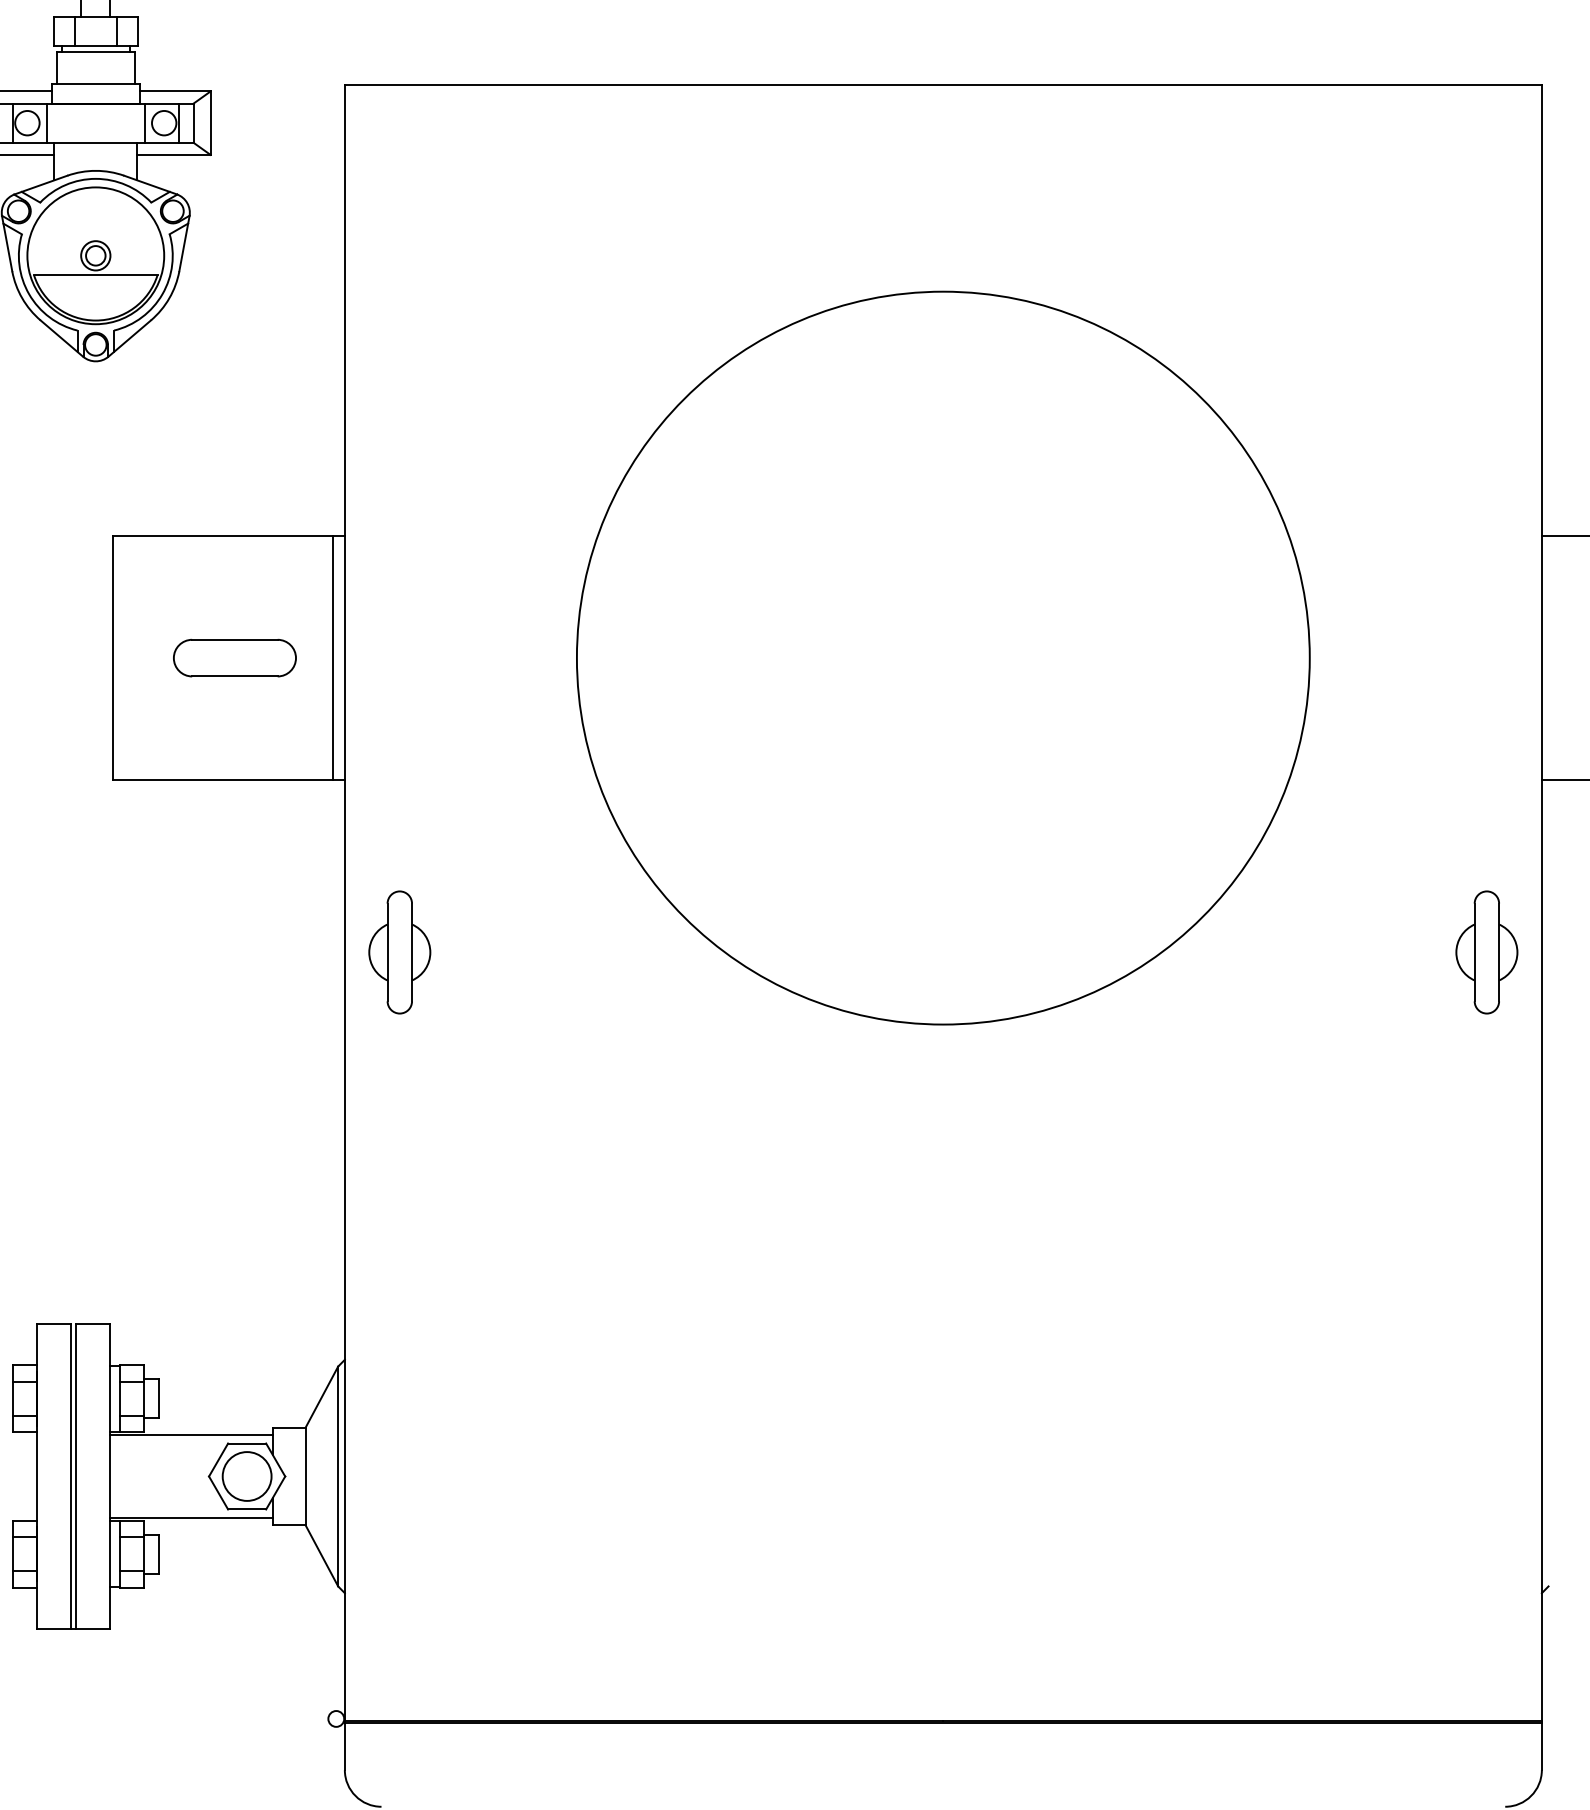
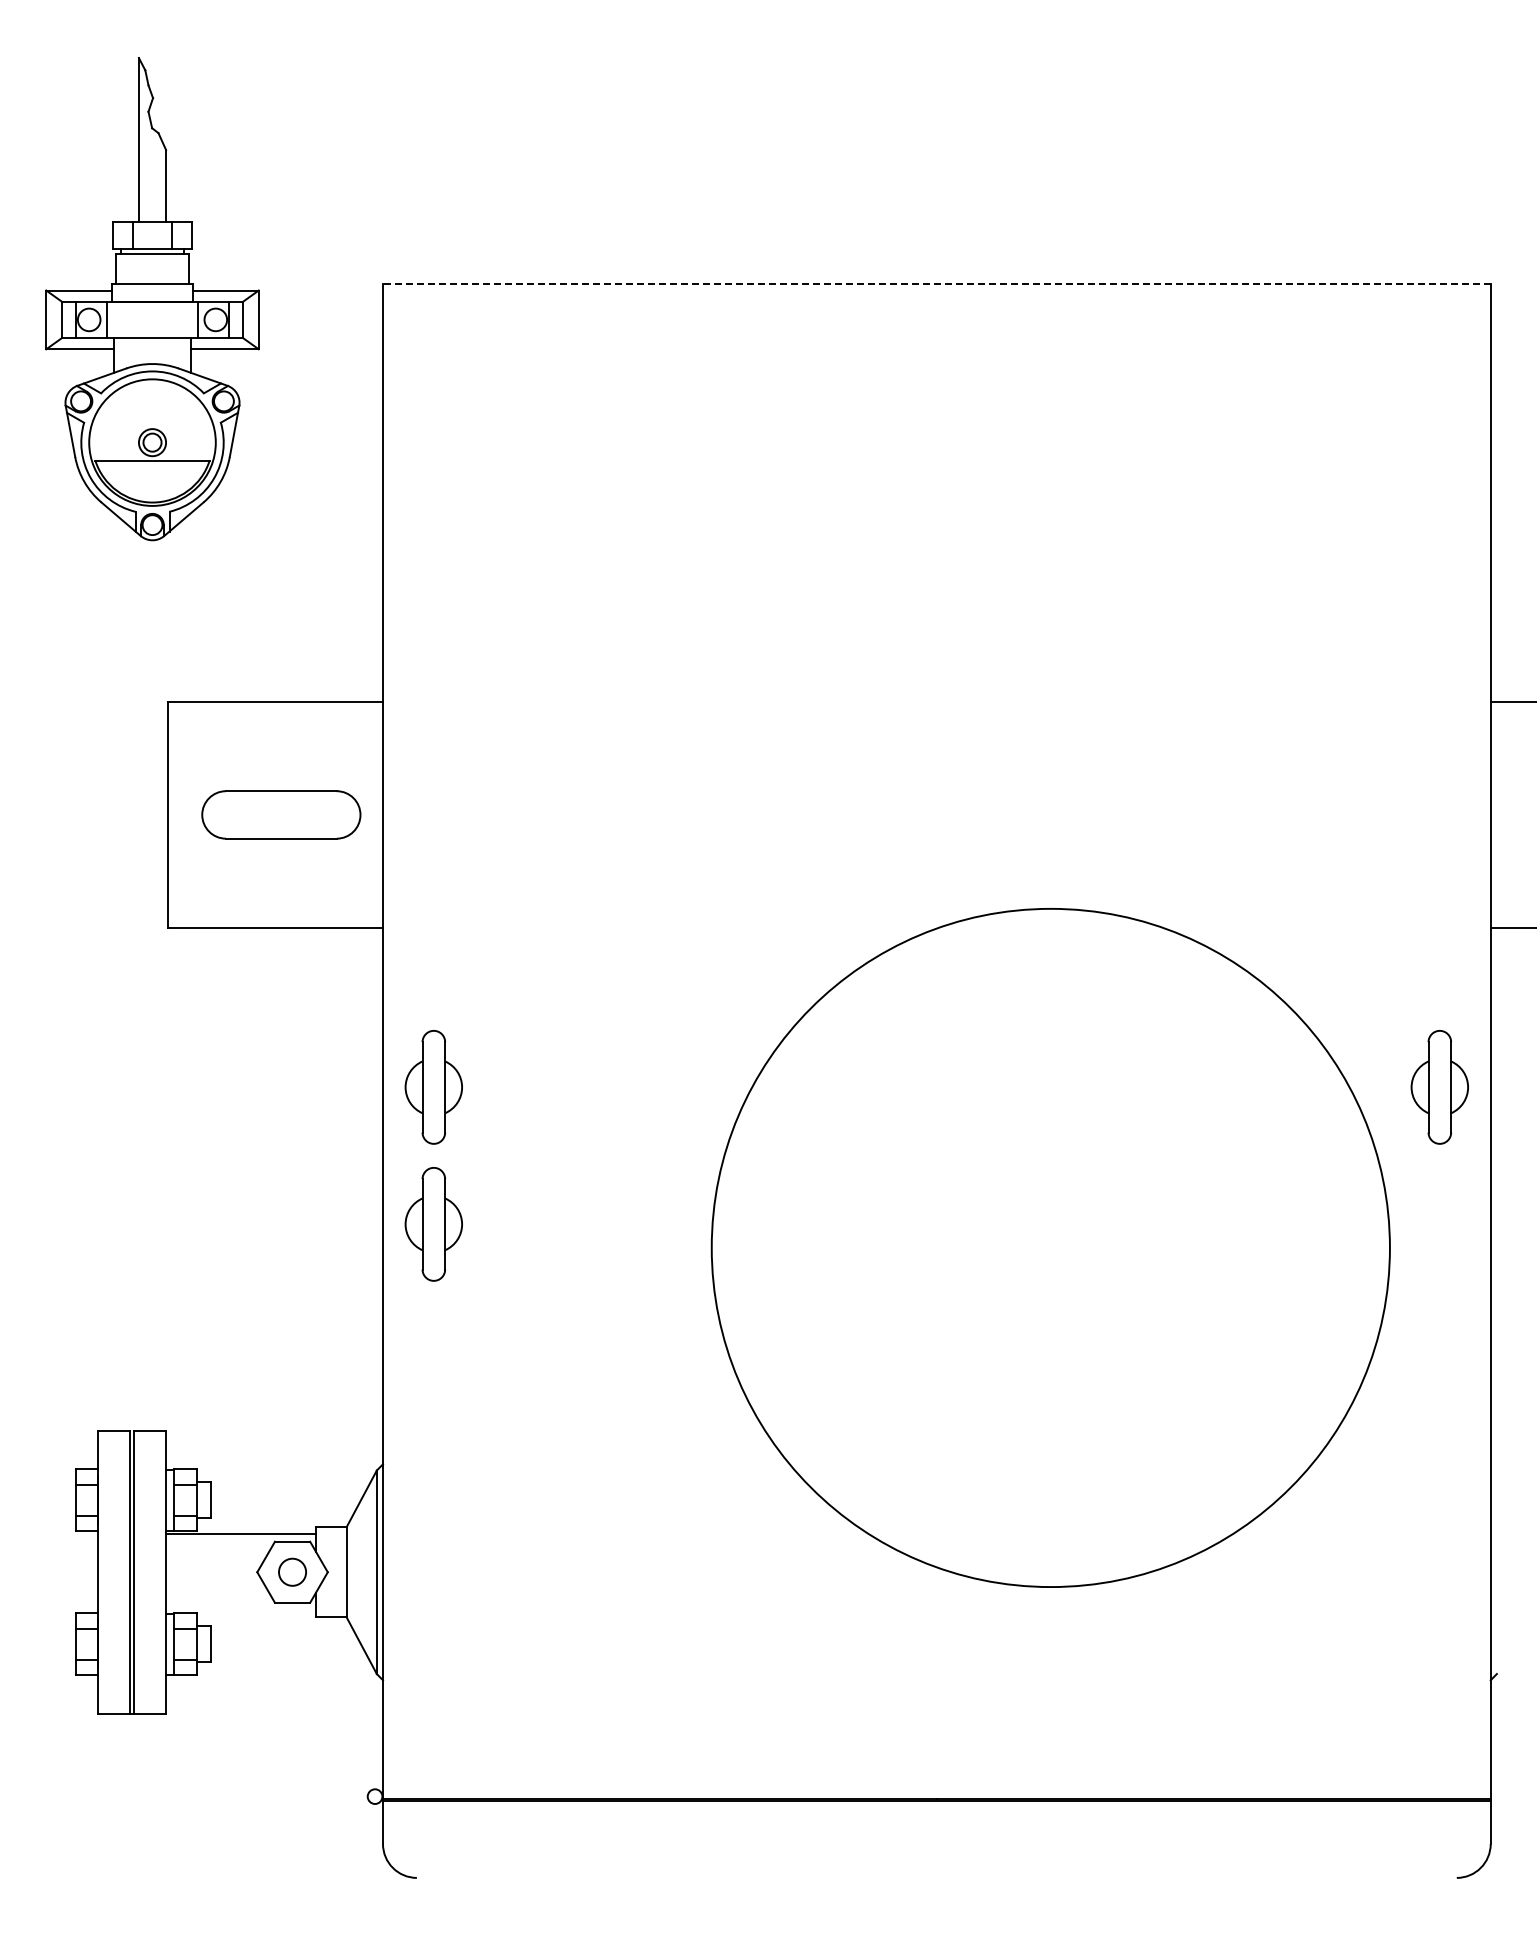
line: (942, 84) -> (936, 284), solid -> dashed
part: (234, 657) -> (280, 814), size x1.4
line: (332, 657) -> (371, 814), removed
circle: (942, 657) -> (1050, 1247), moved
part: (399, 1100) -> (433, 1224), added
circle: (247, 1475) -> (292, 1571), size x0.6
line: (190, 1517) -> (240, 1610), removed

